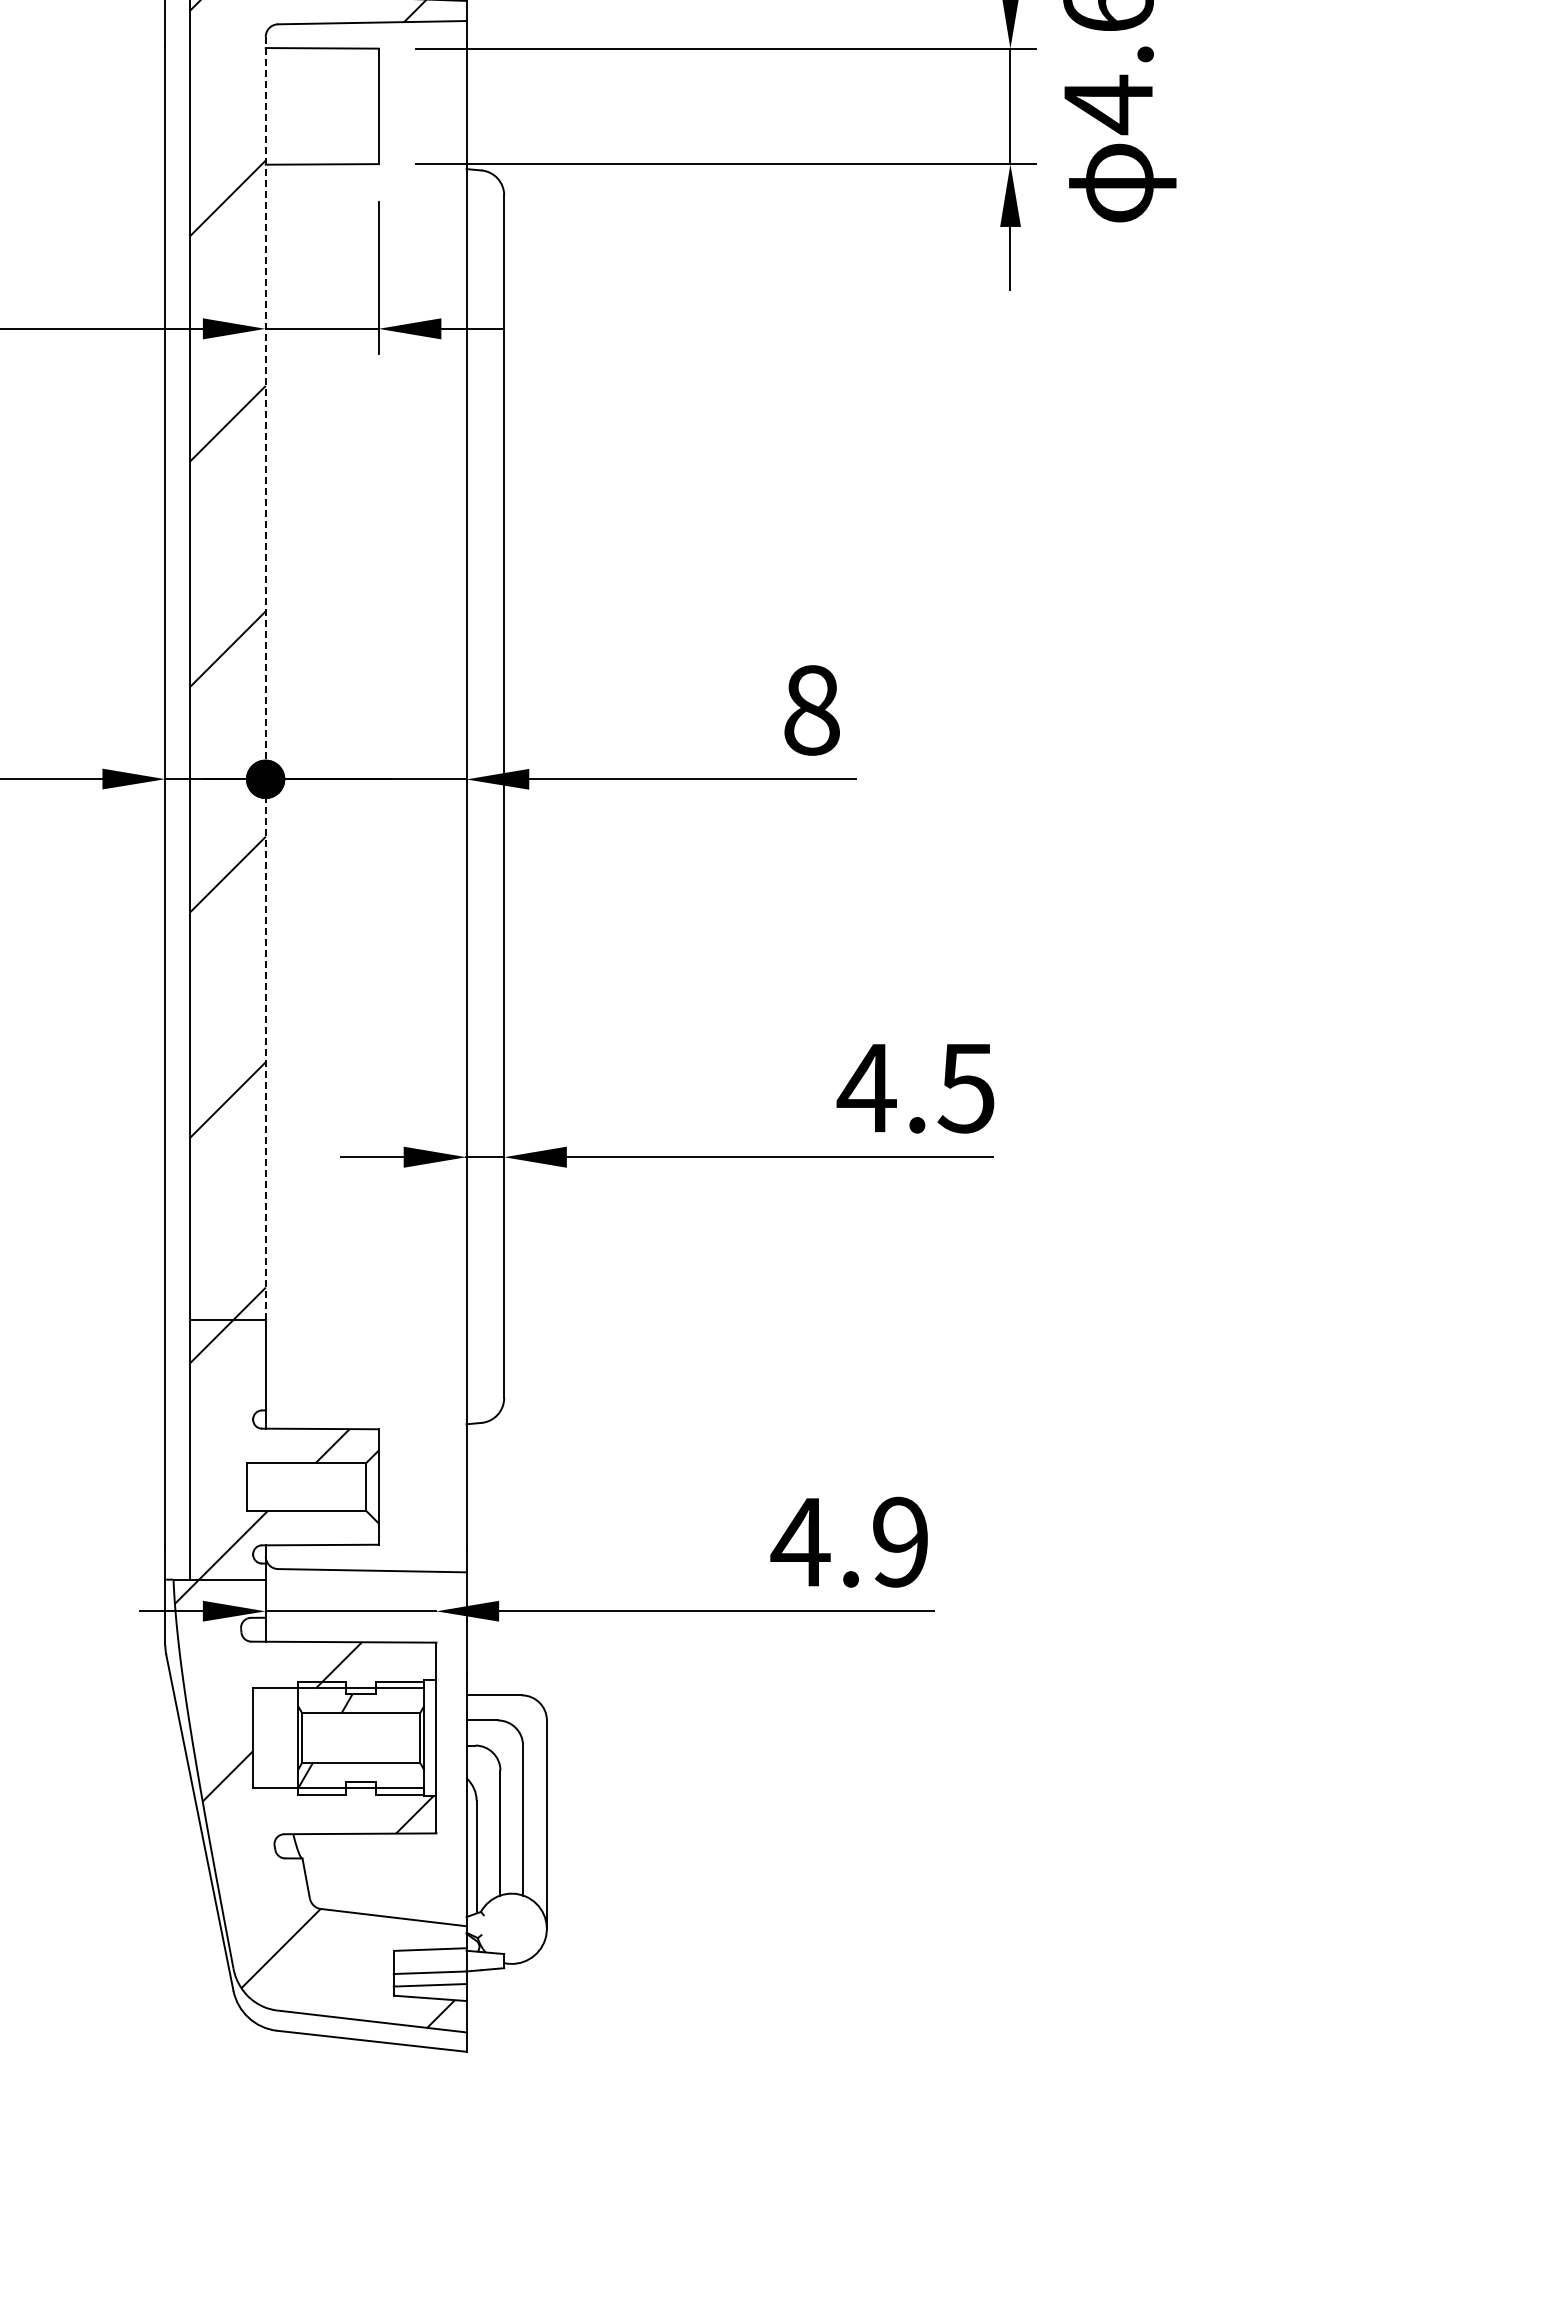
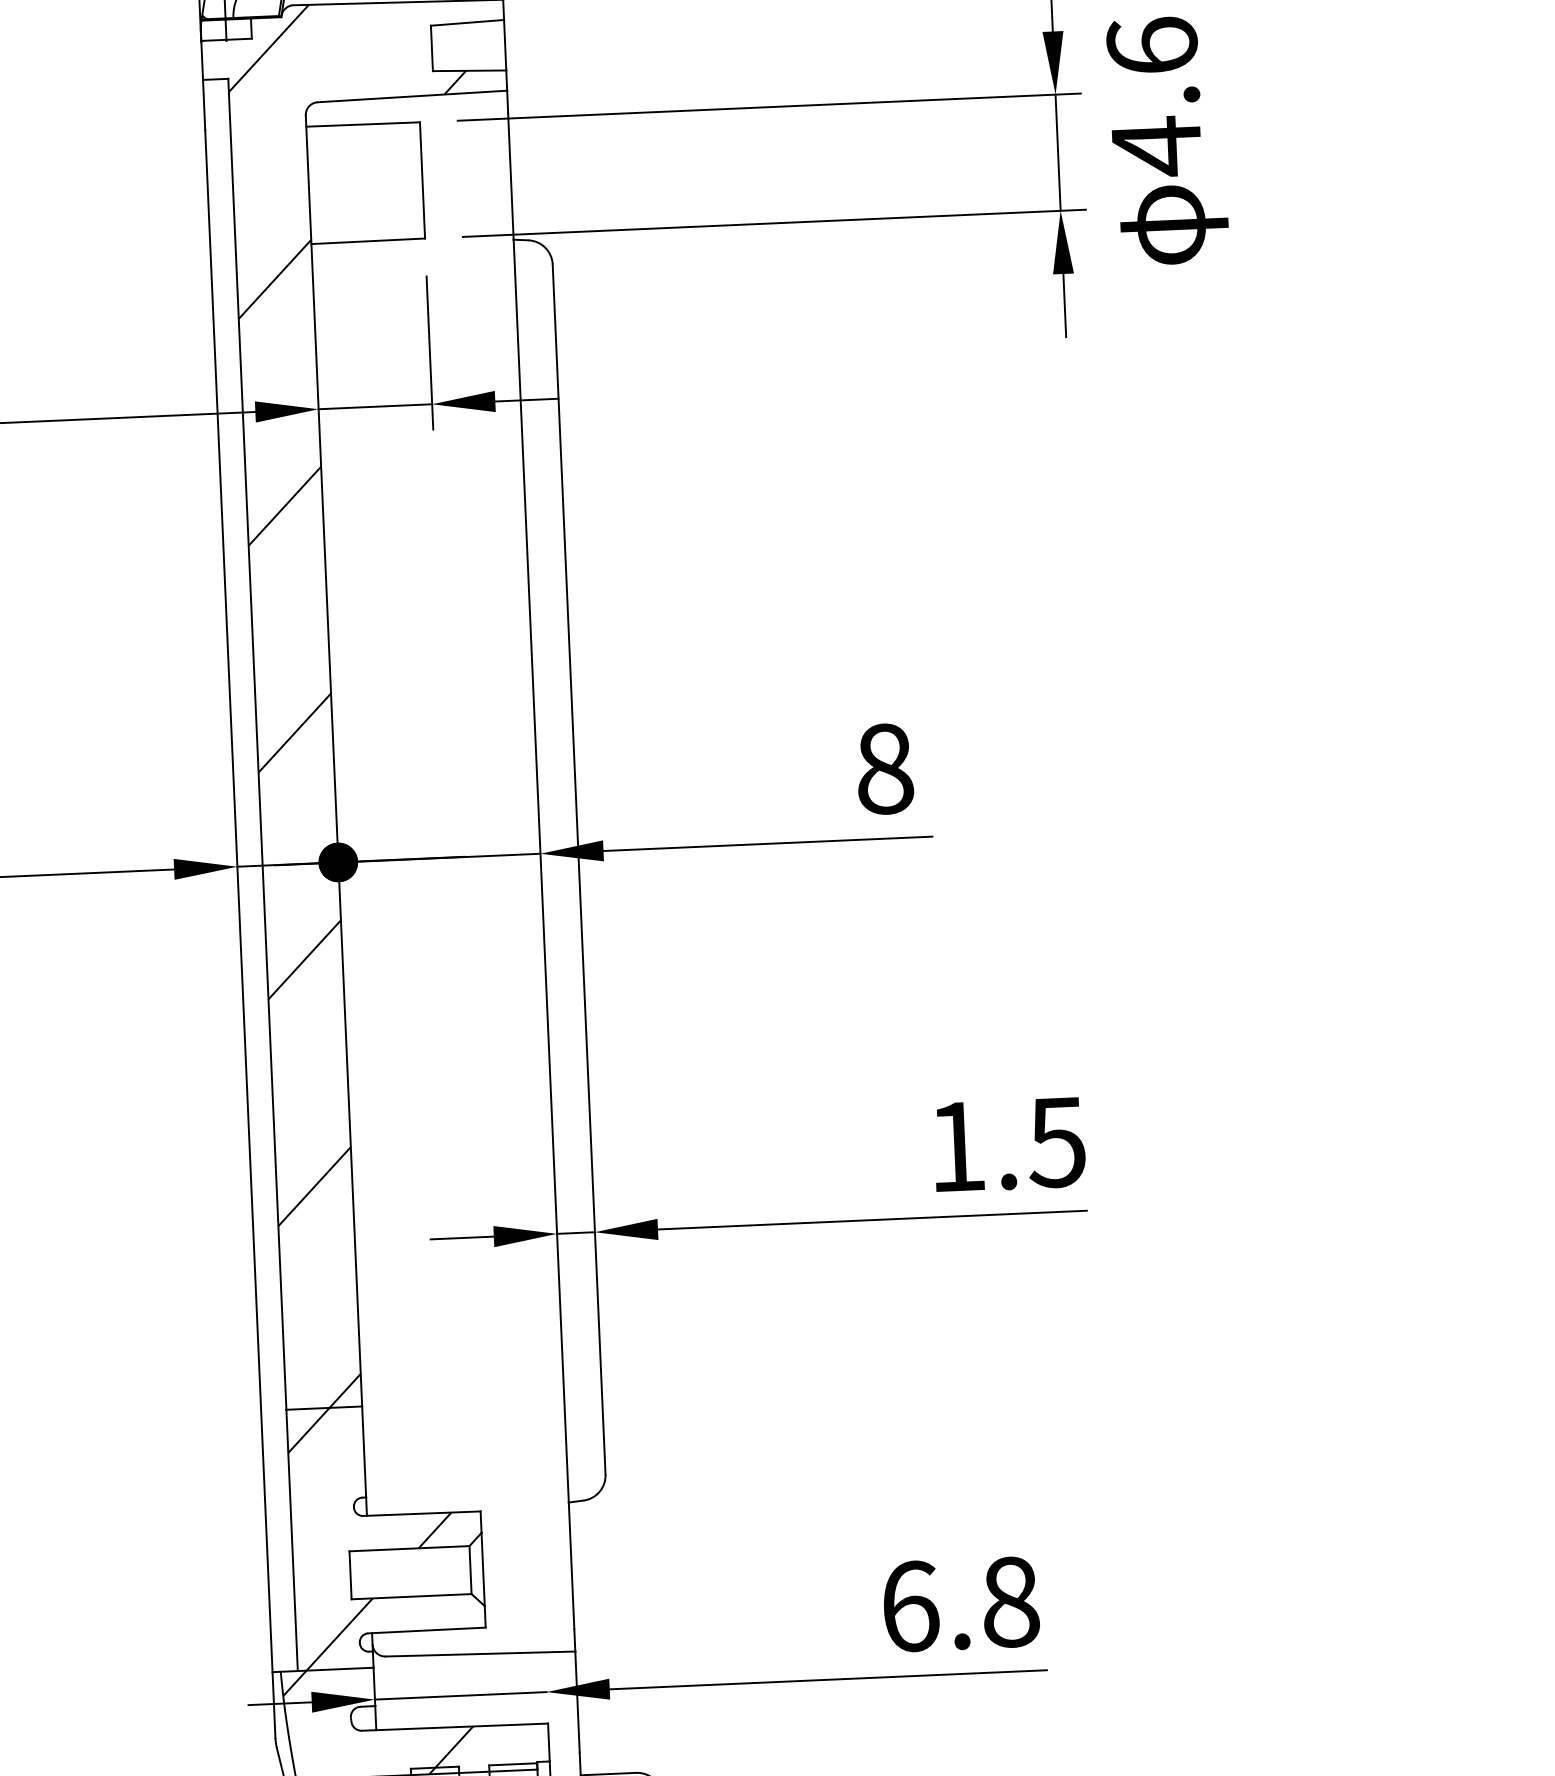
line: (265, 678) -> (333, 761), dashed -> solid
text: (866, 1088) -> (956, 1147), 4.5 -> 1.5
text: (849, 1541) -> (959, 1603), 4.9 -> 6.8

